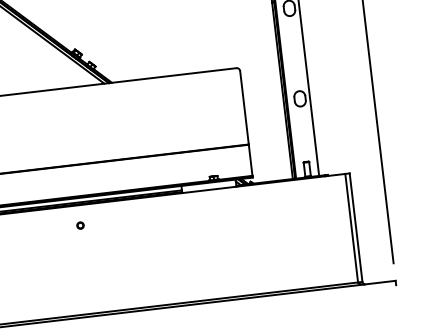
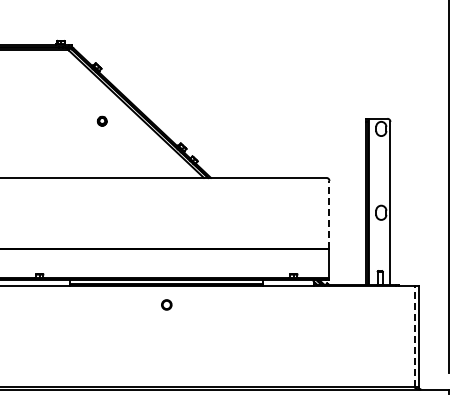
line: (244, 107) -> (329, 214), solid -> dashed
part: (80, 226) -> (166, 305), size x1.6
line: (351, 228) -> (414, 336), solid -> dashed

